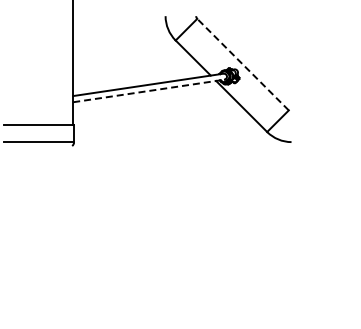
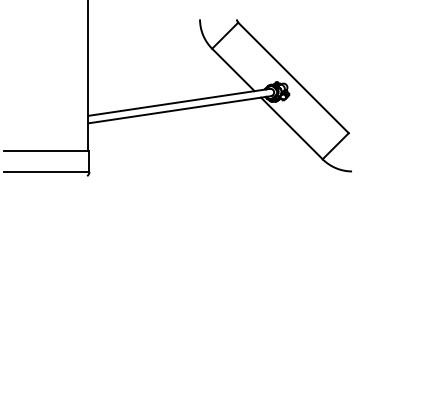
line: (243, 64) -> (294, 77), dashed -> solid
line: (149, 90) -> (180, 109), dashed -> solid

